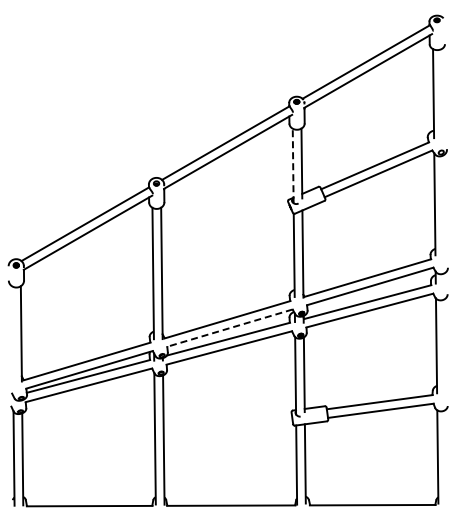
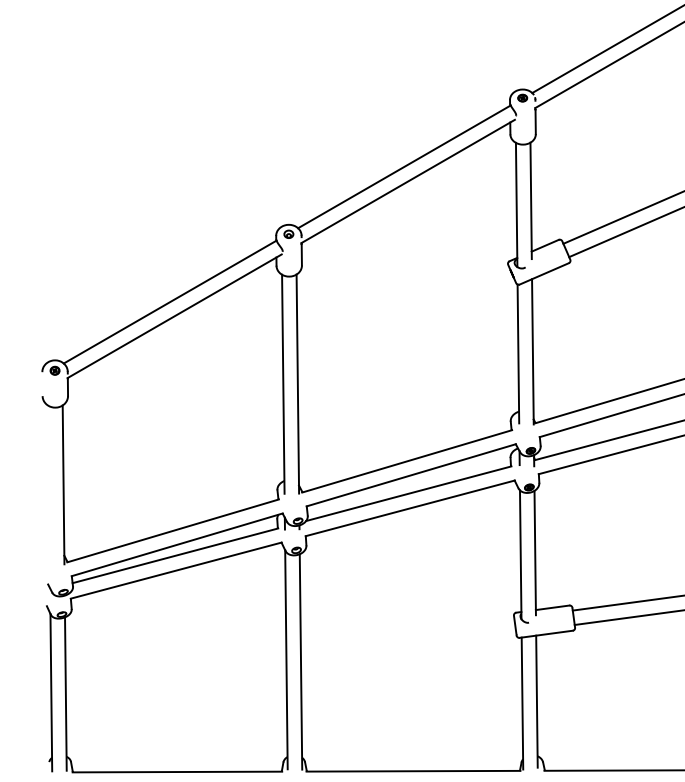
line: (293, 165) -> (517, 204), dashed -> solid
line: (229, 328) -> (410, 475), dashed -> solid

